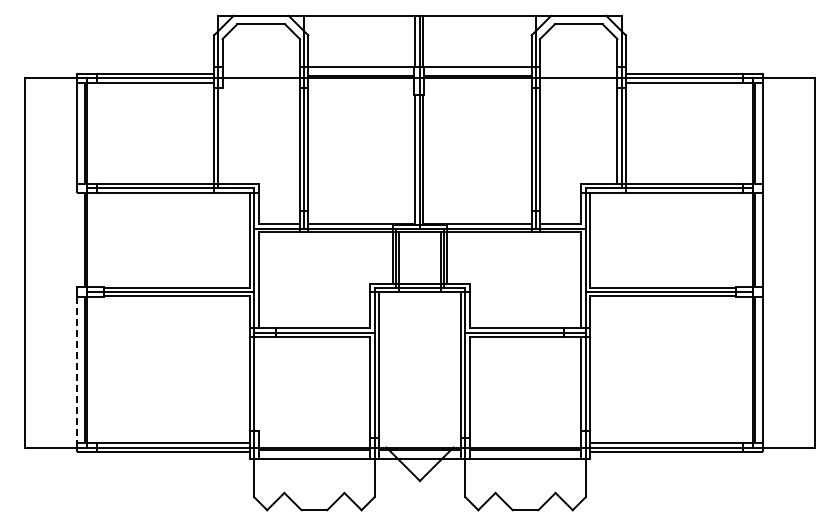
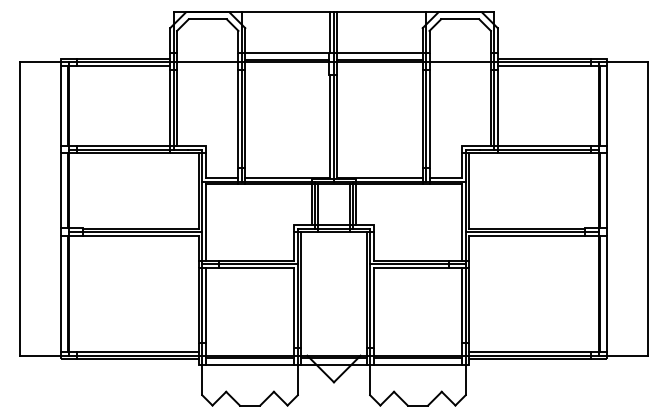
line: (222, 135) -> (176, 107), added
line: (76, 239) -> (60, 190), added
line: (76, 370) -> (60, 294), dashed -> solid
line: (258, 383) -> (205, 304), added

